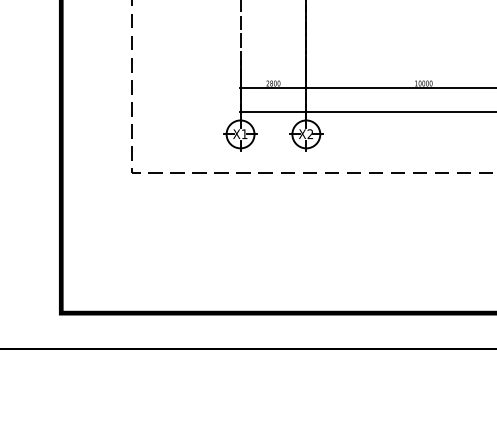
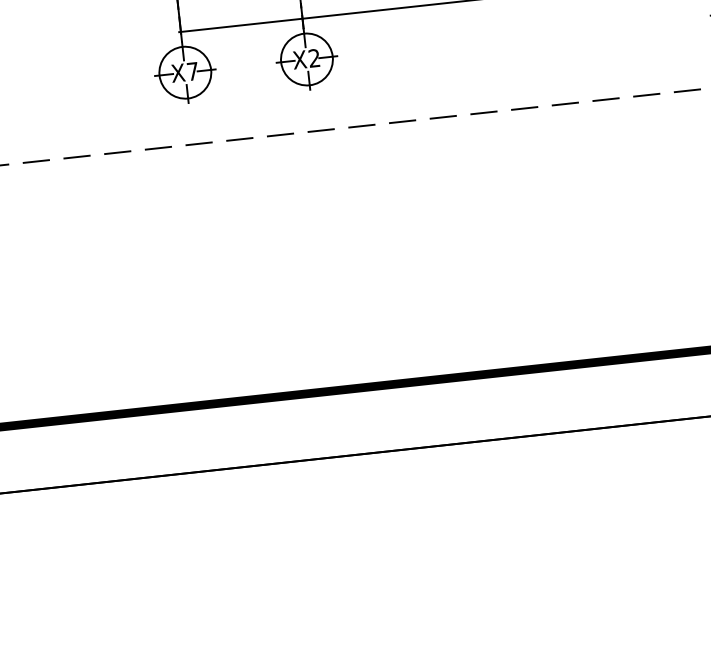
text: (244, 134) -> (192, 72), X1 -> X7

